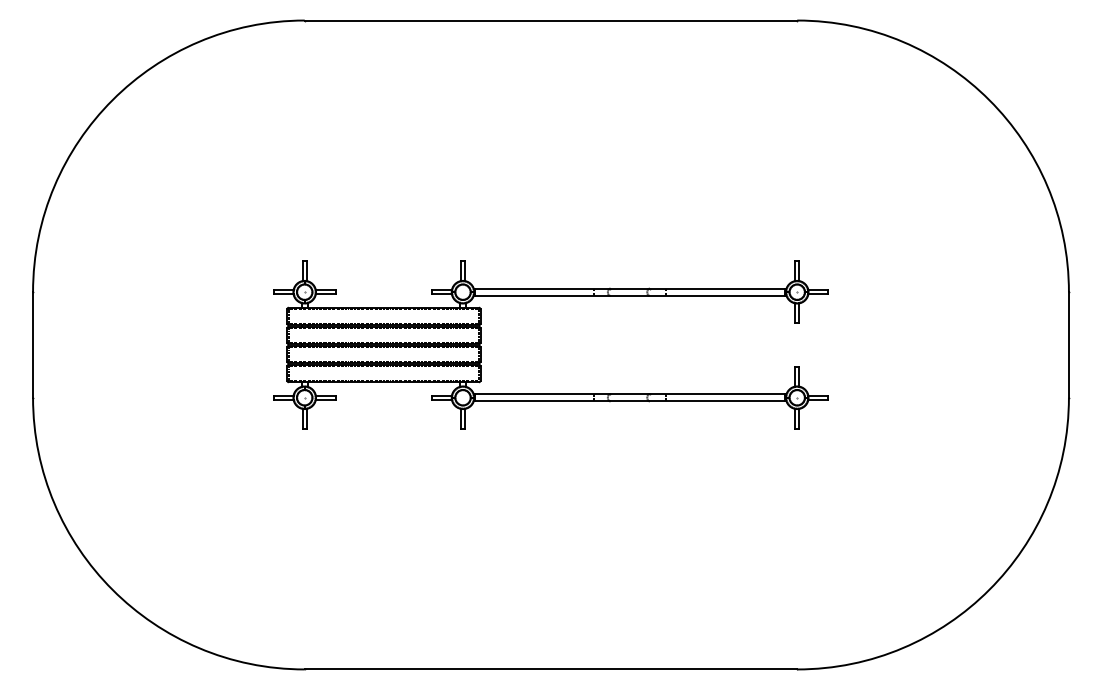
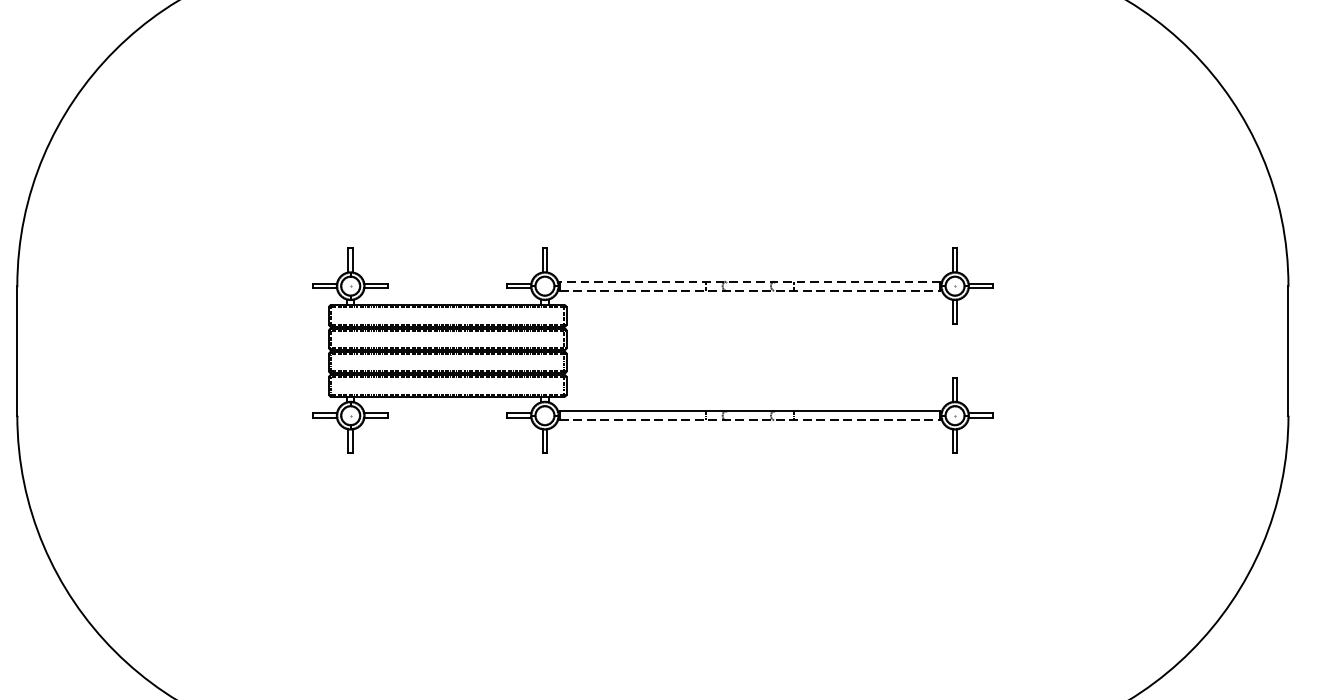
line: (630, 288) -> (750, 281), solid -> dashed
line: (630, 295) -> (750, 290), solid -> dashed
line: (630, 401) -> (750, 420), solid -> dashed

